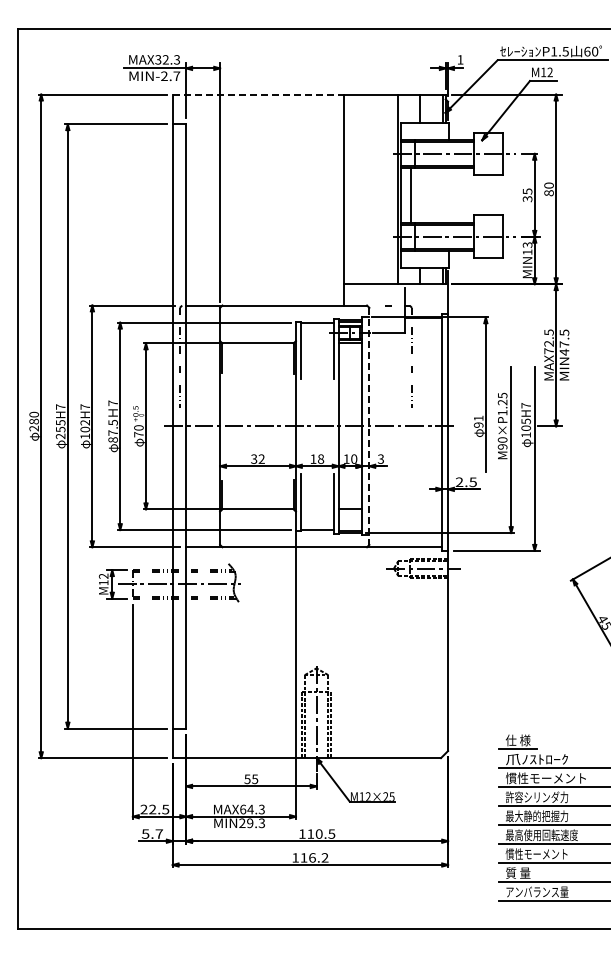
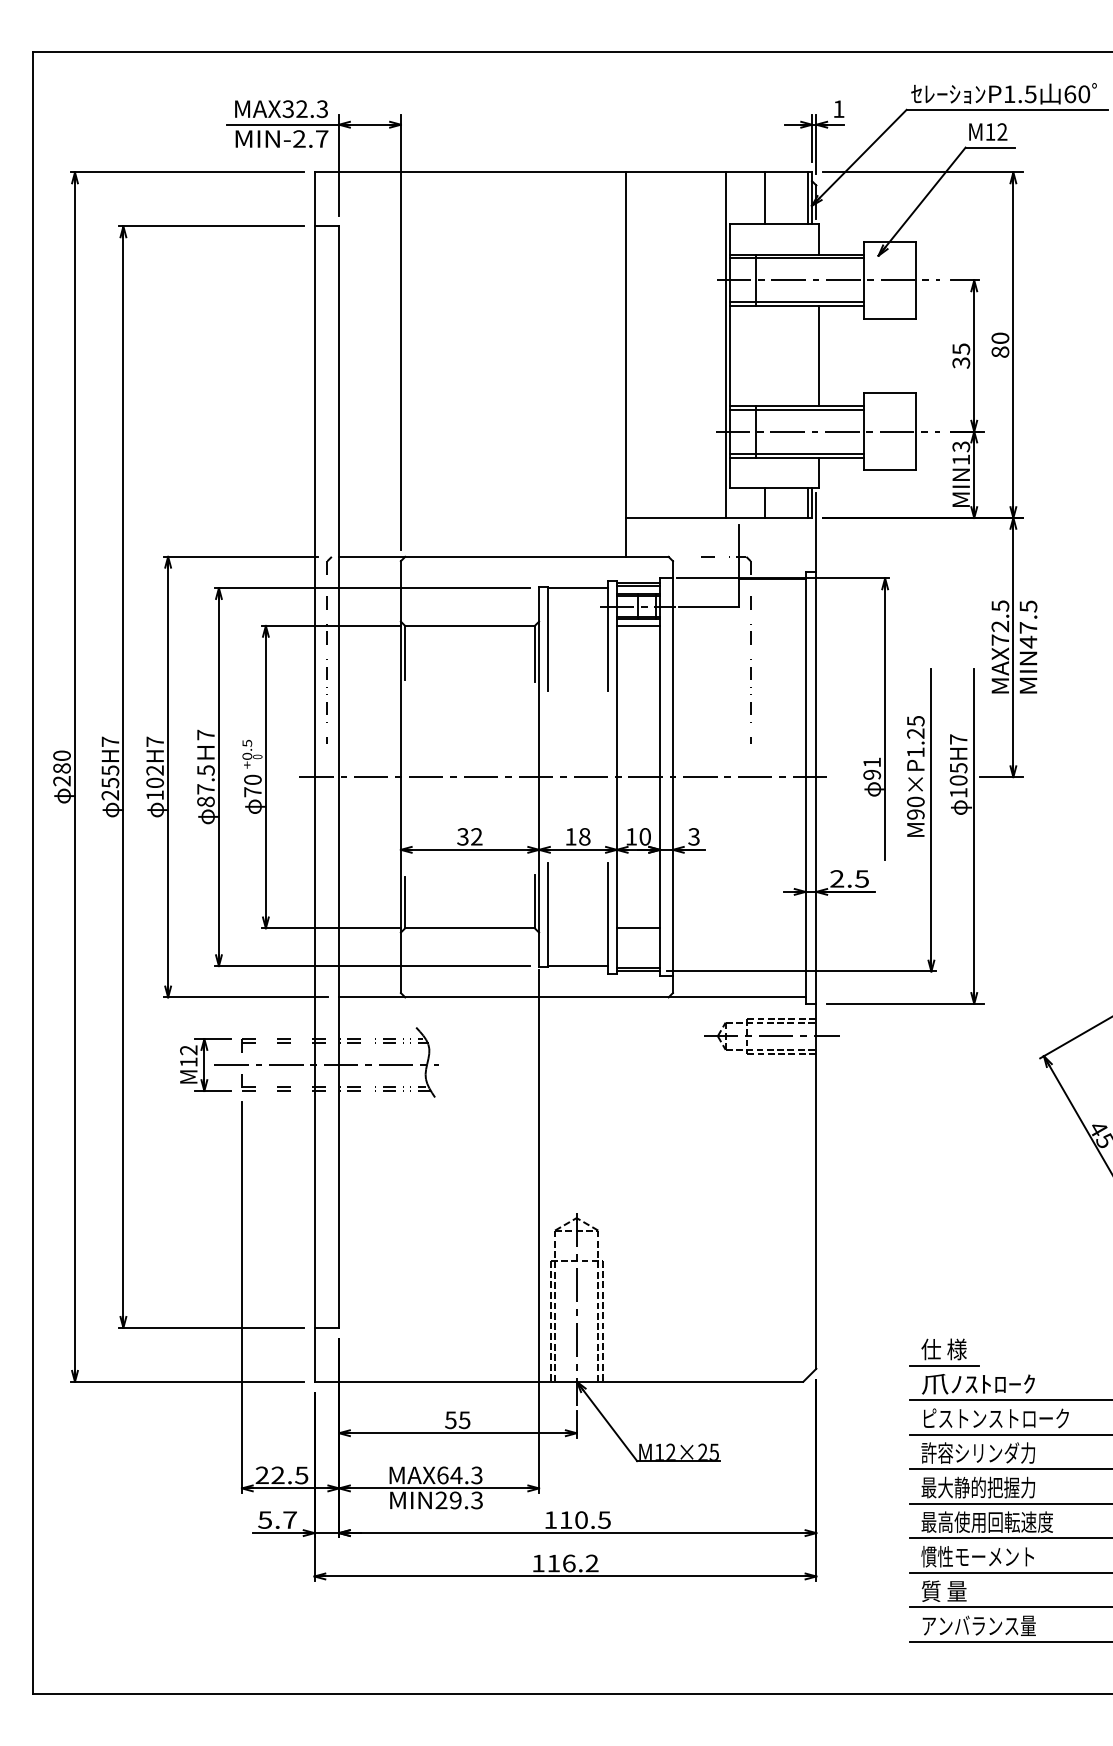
line: (258, 94) -> (470, 172), dashed -> solid
line: (411, 195) -> (818, 356), moved
line: (369, 426) -> (673, 777), dashed -> solid
text: (546, 778) -> (995, 1418), 慣性モーメント -> ピストンストローク

